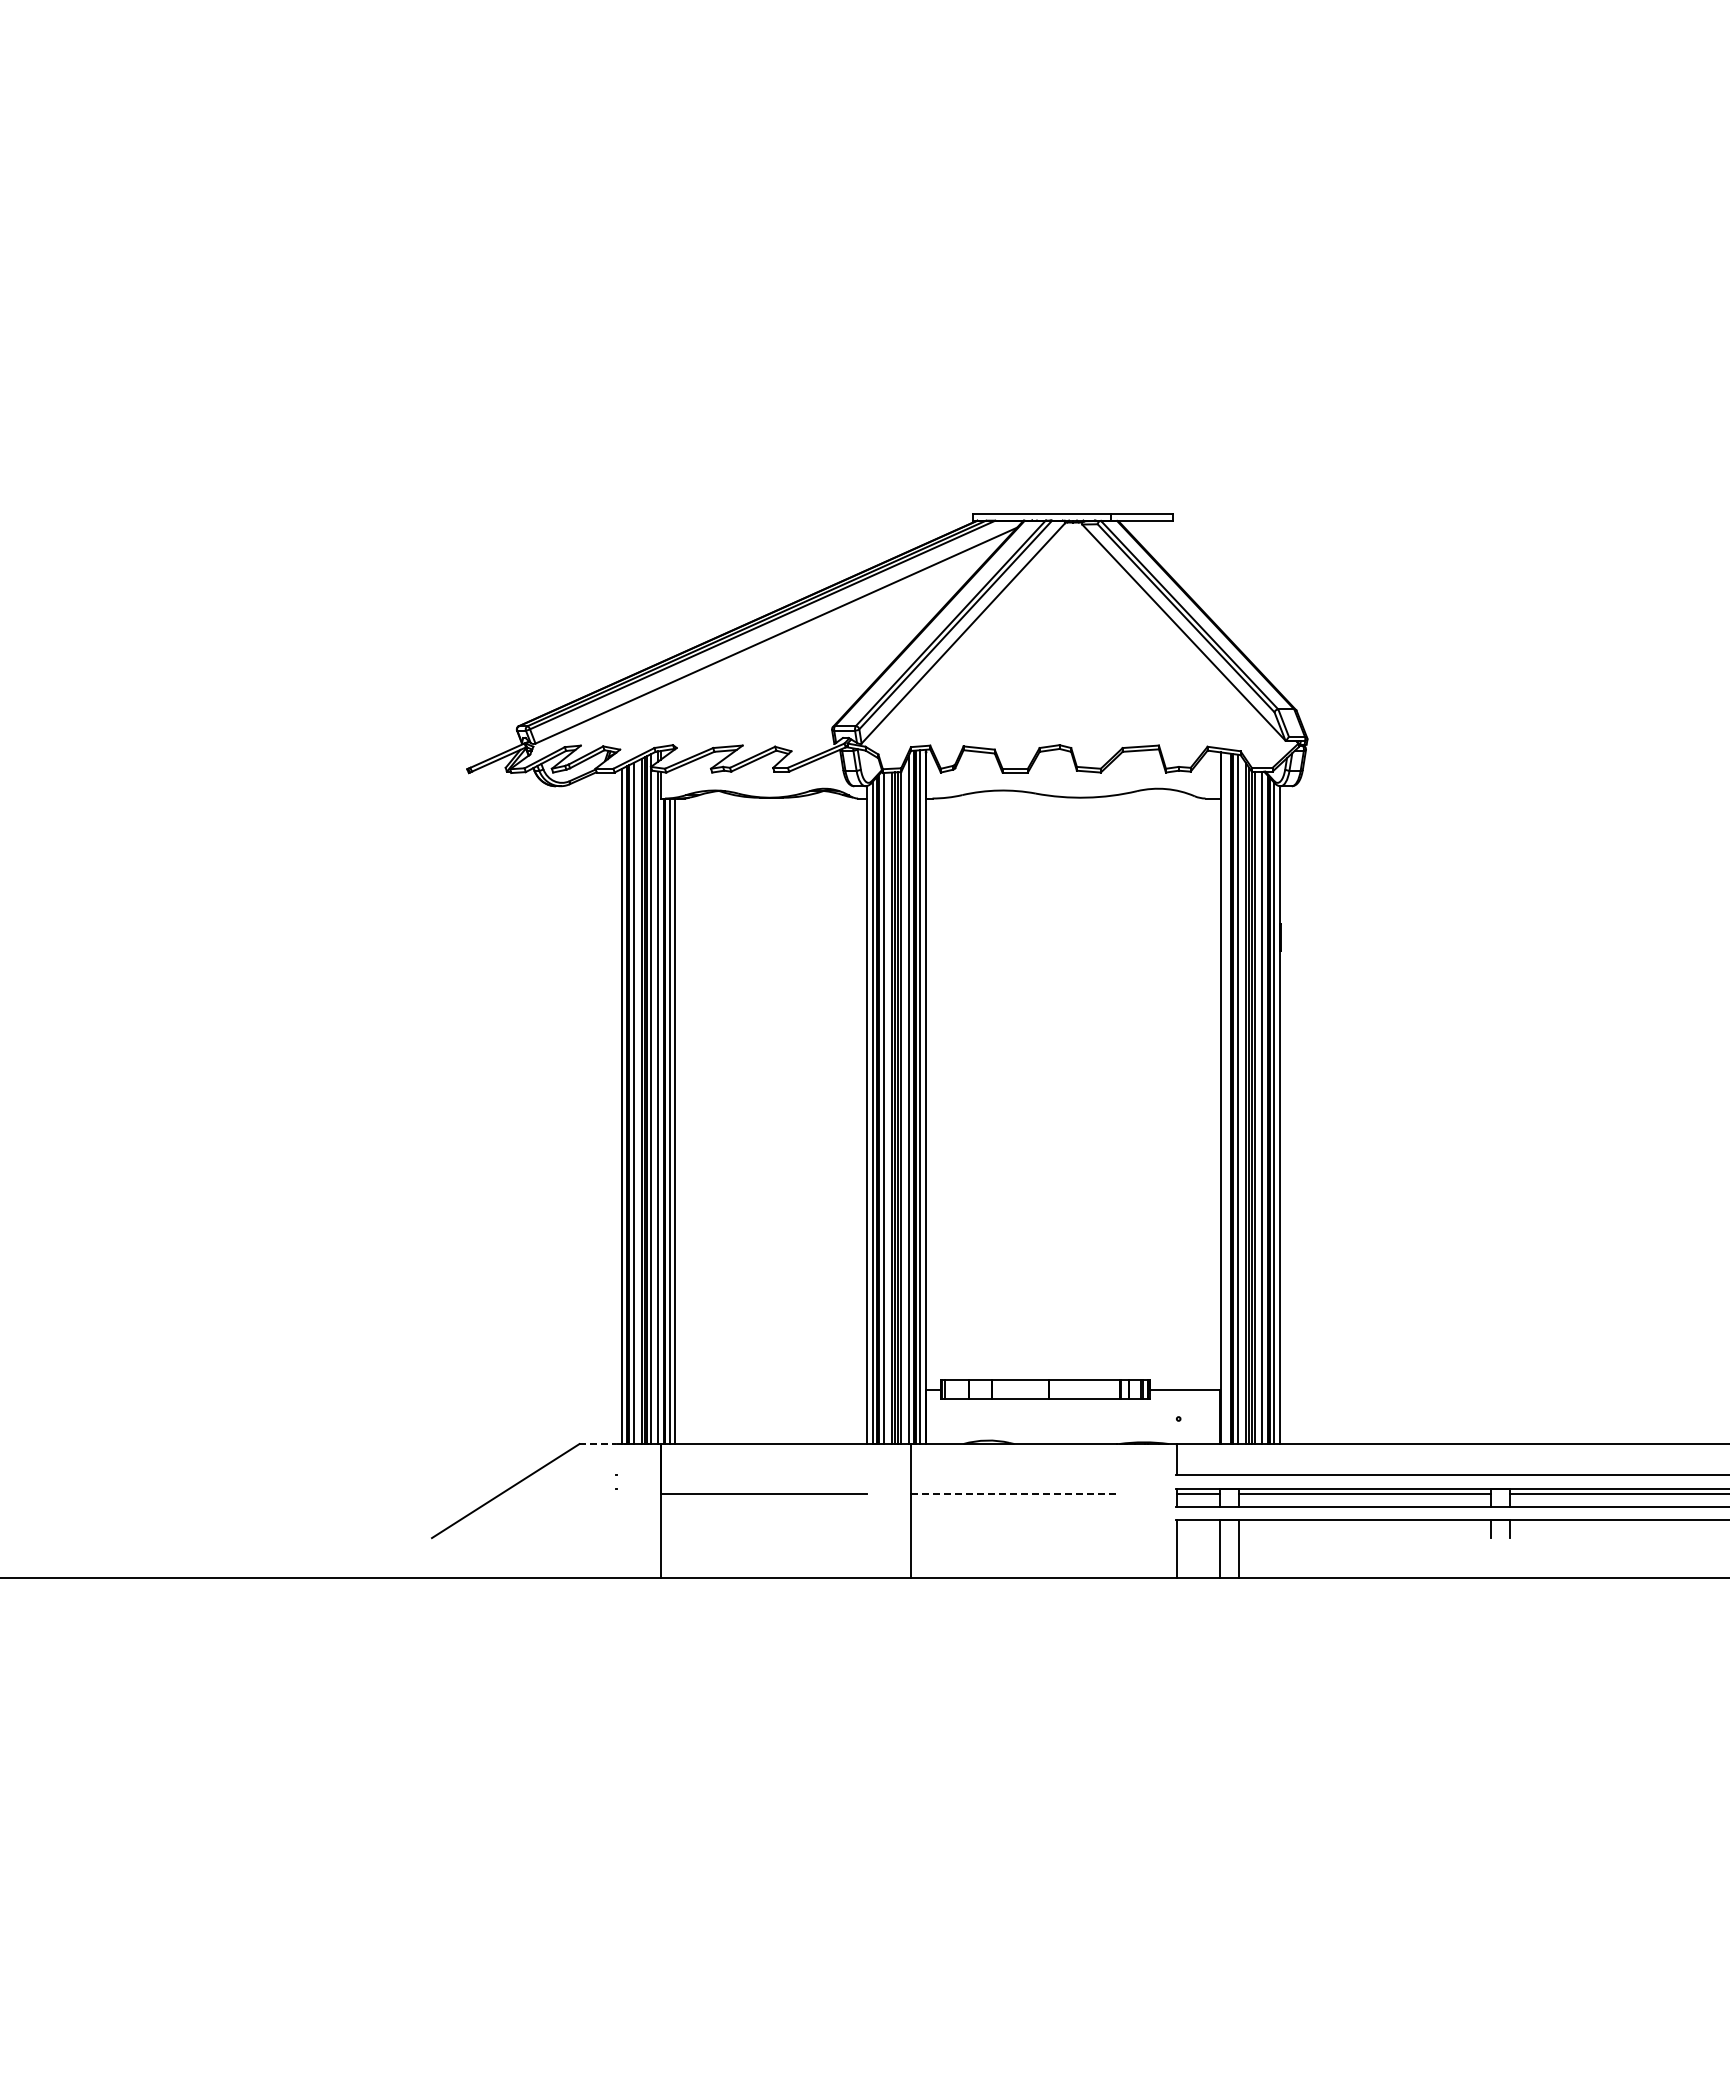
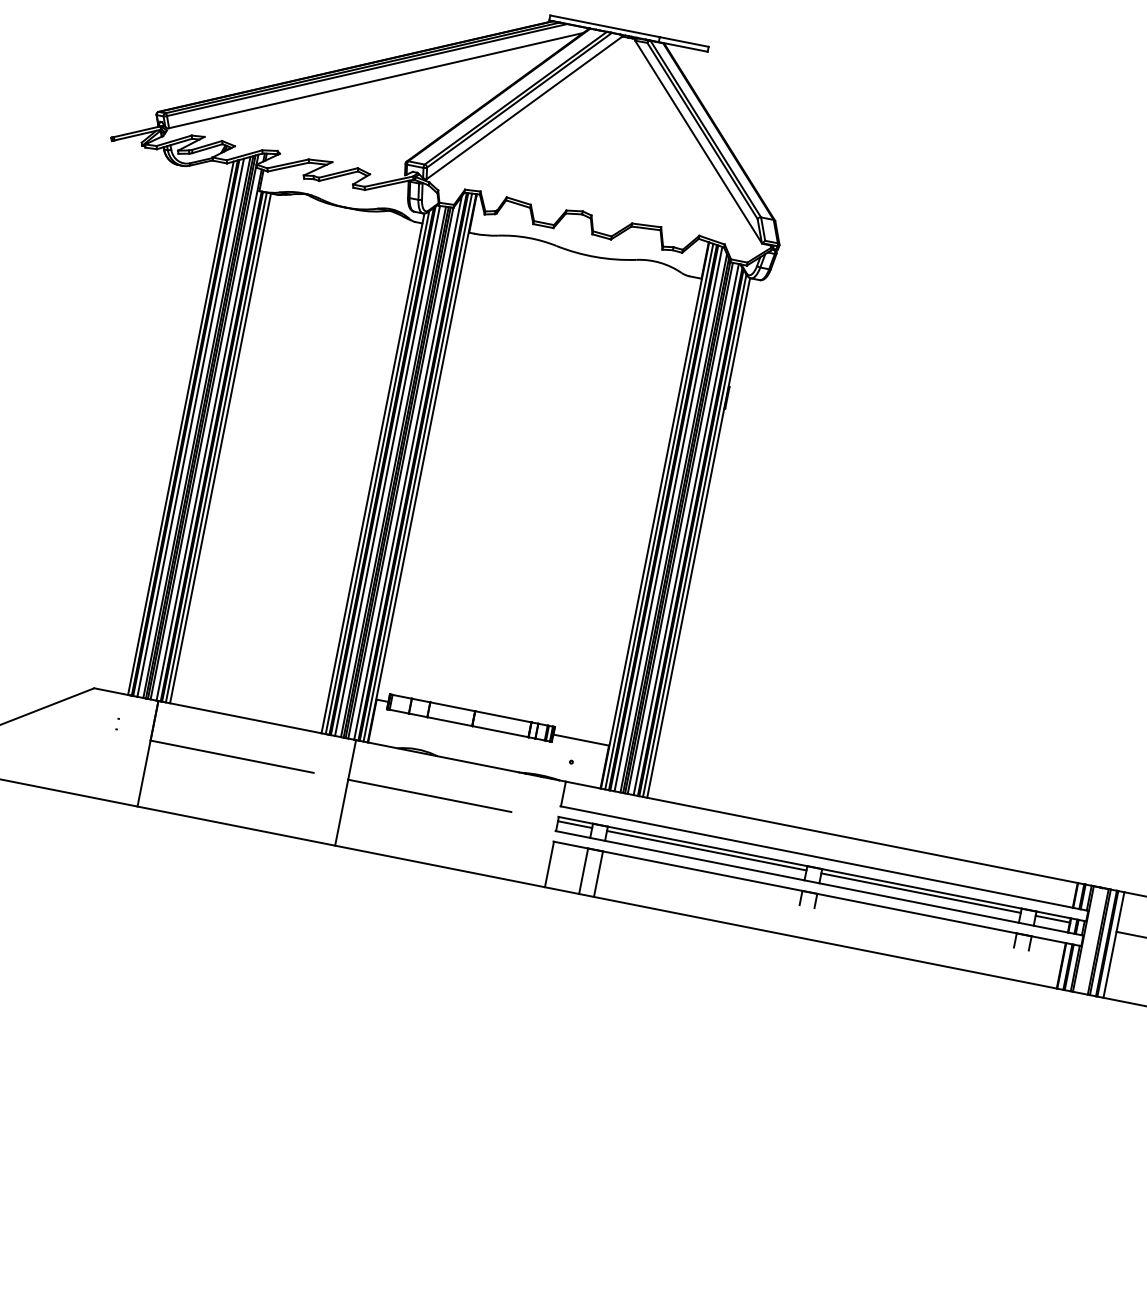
line: (1226, 1098) -> (659, 516), added
line: (598, 1444) -> (109, 691), dashed -> solid
line: (1014, 1494) -> (429, 796), dashed -> solid

